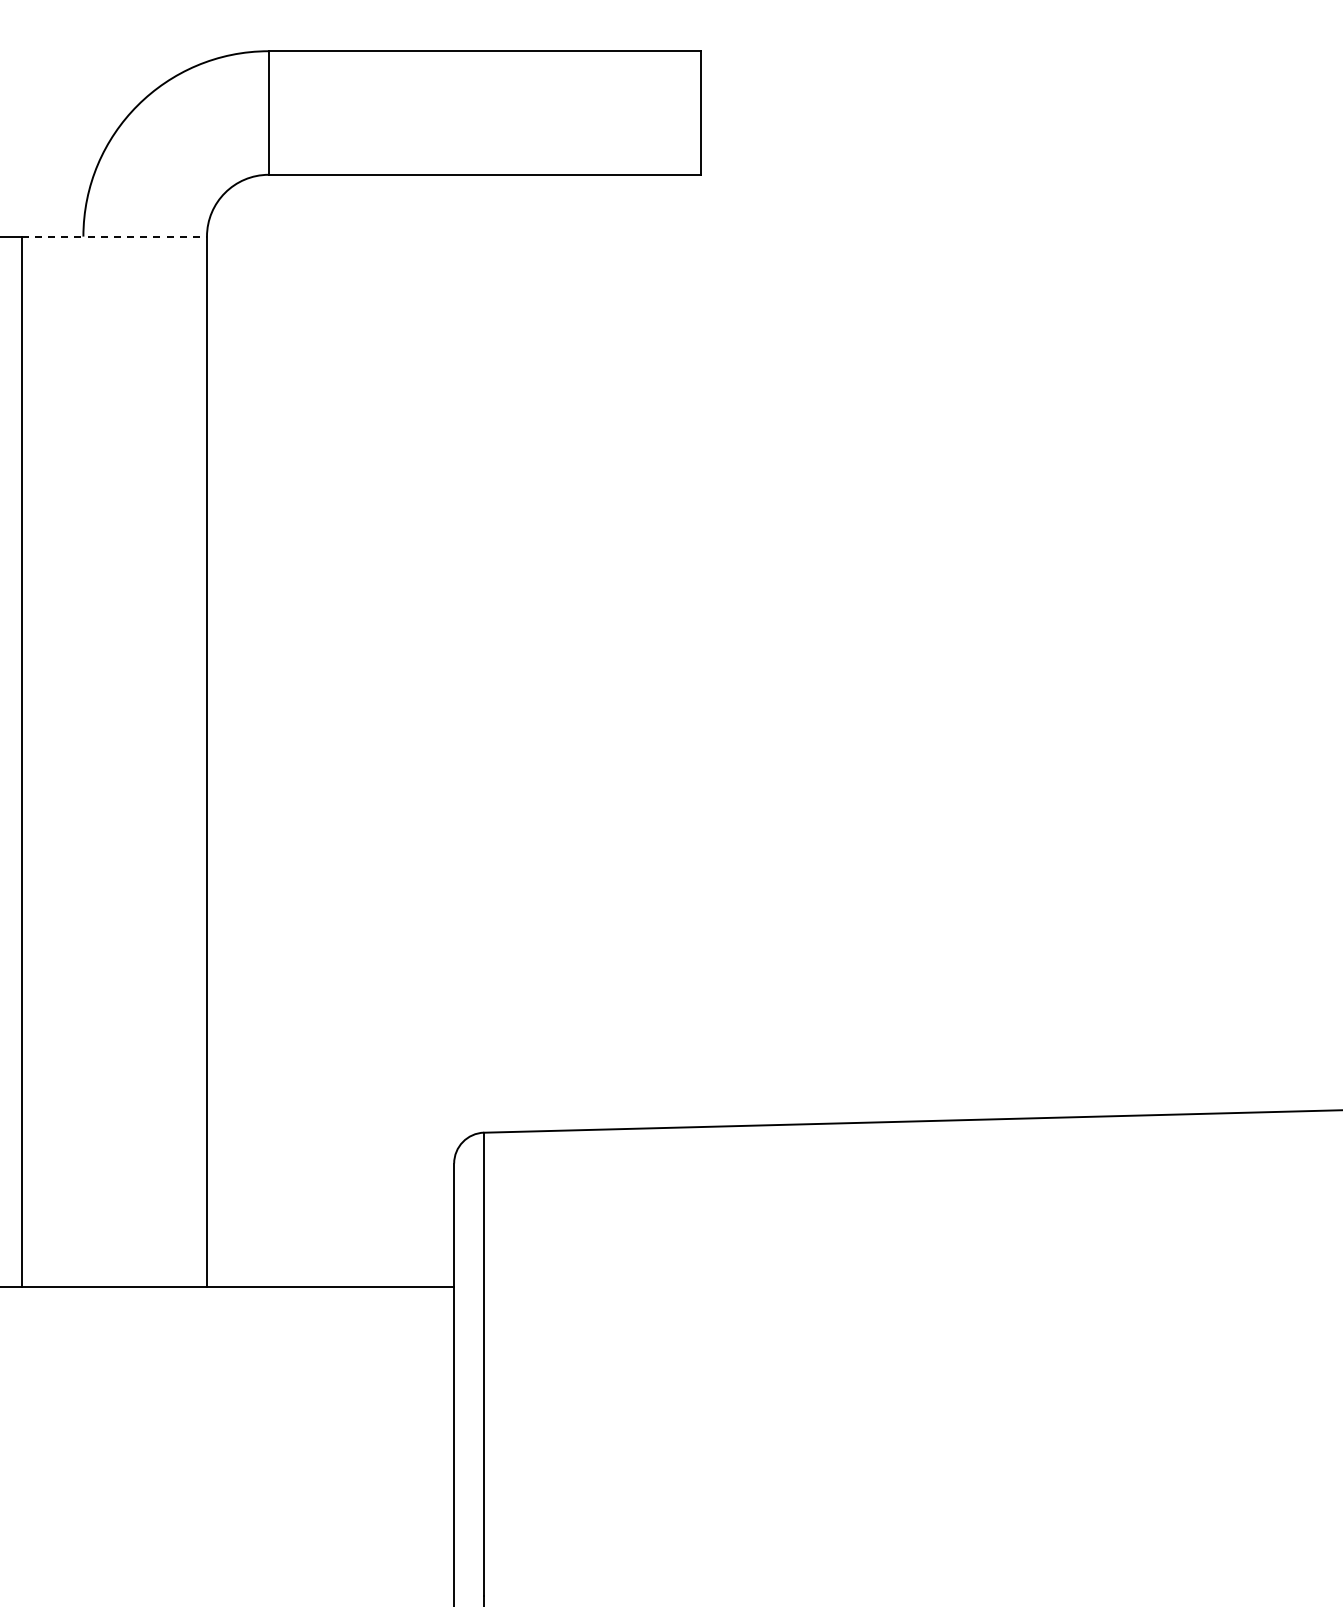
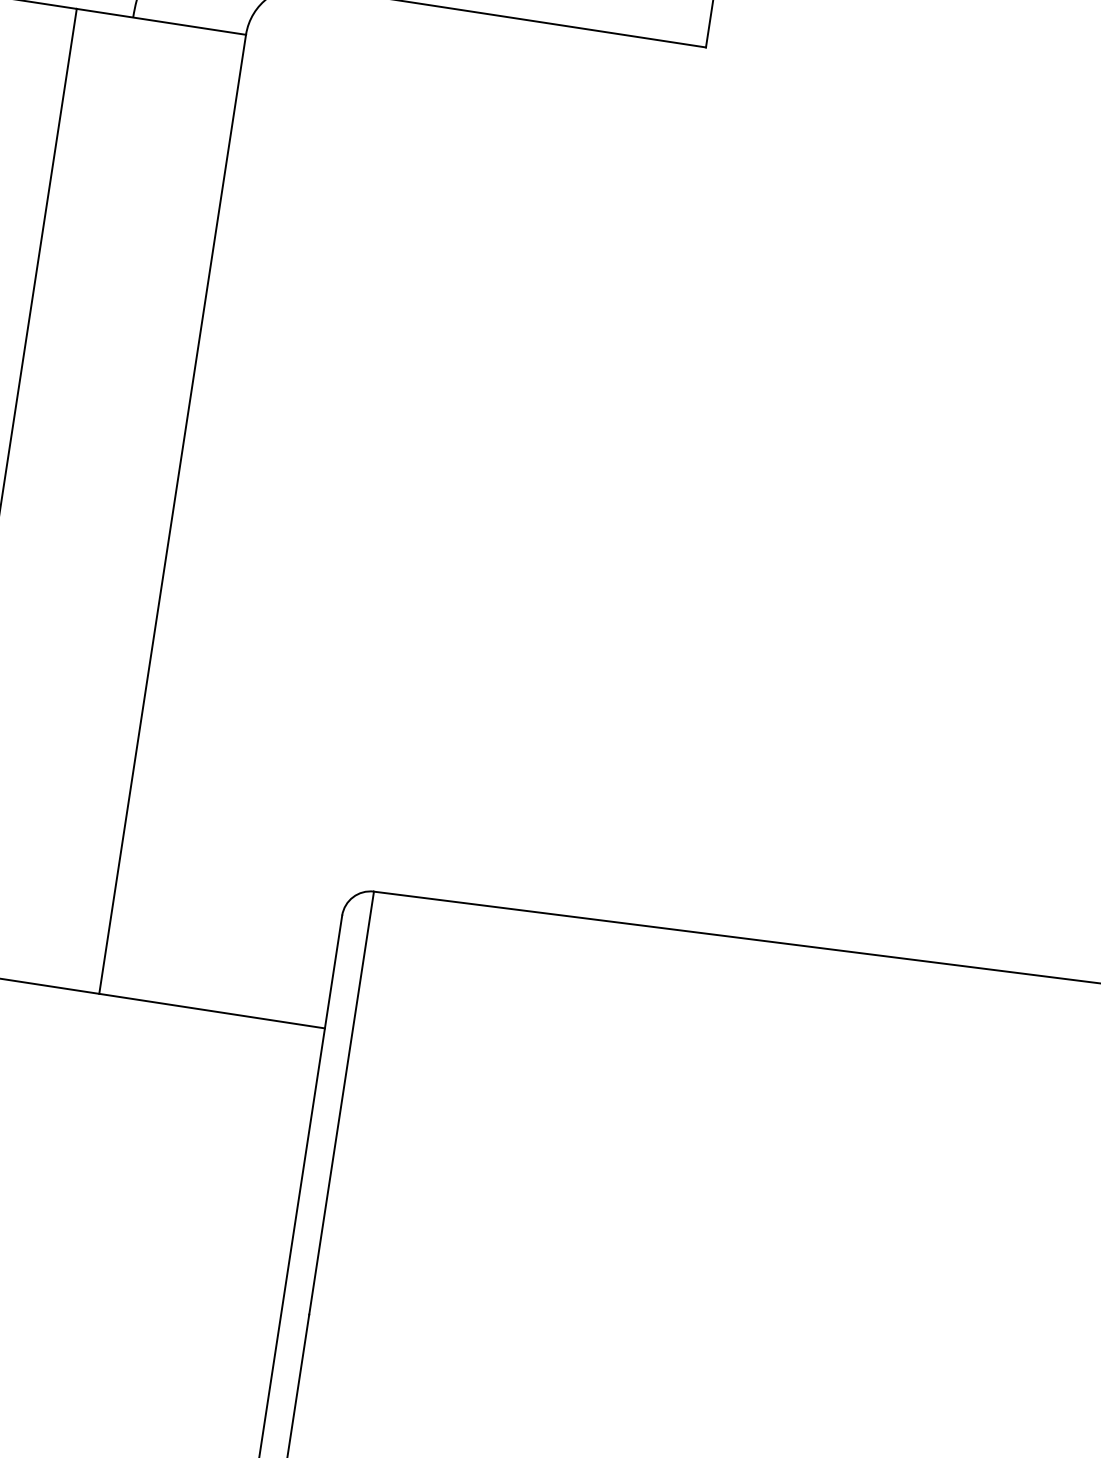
line: (114, 236) -> (161, 21), dashed -> solid

